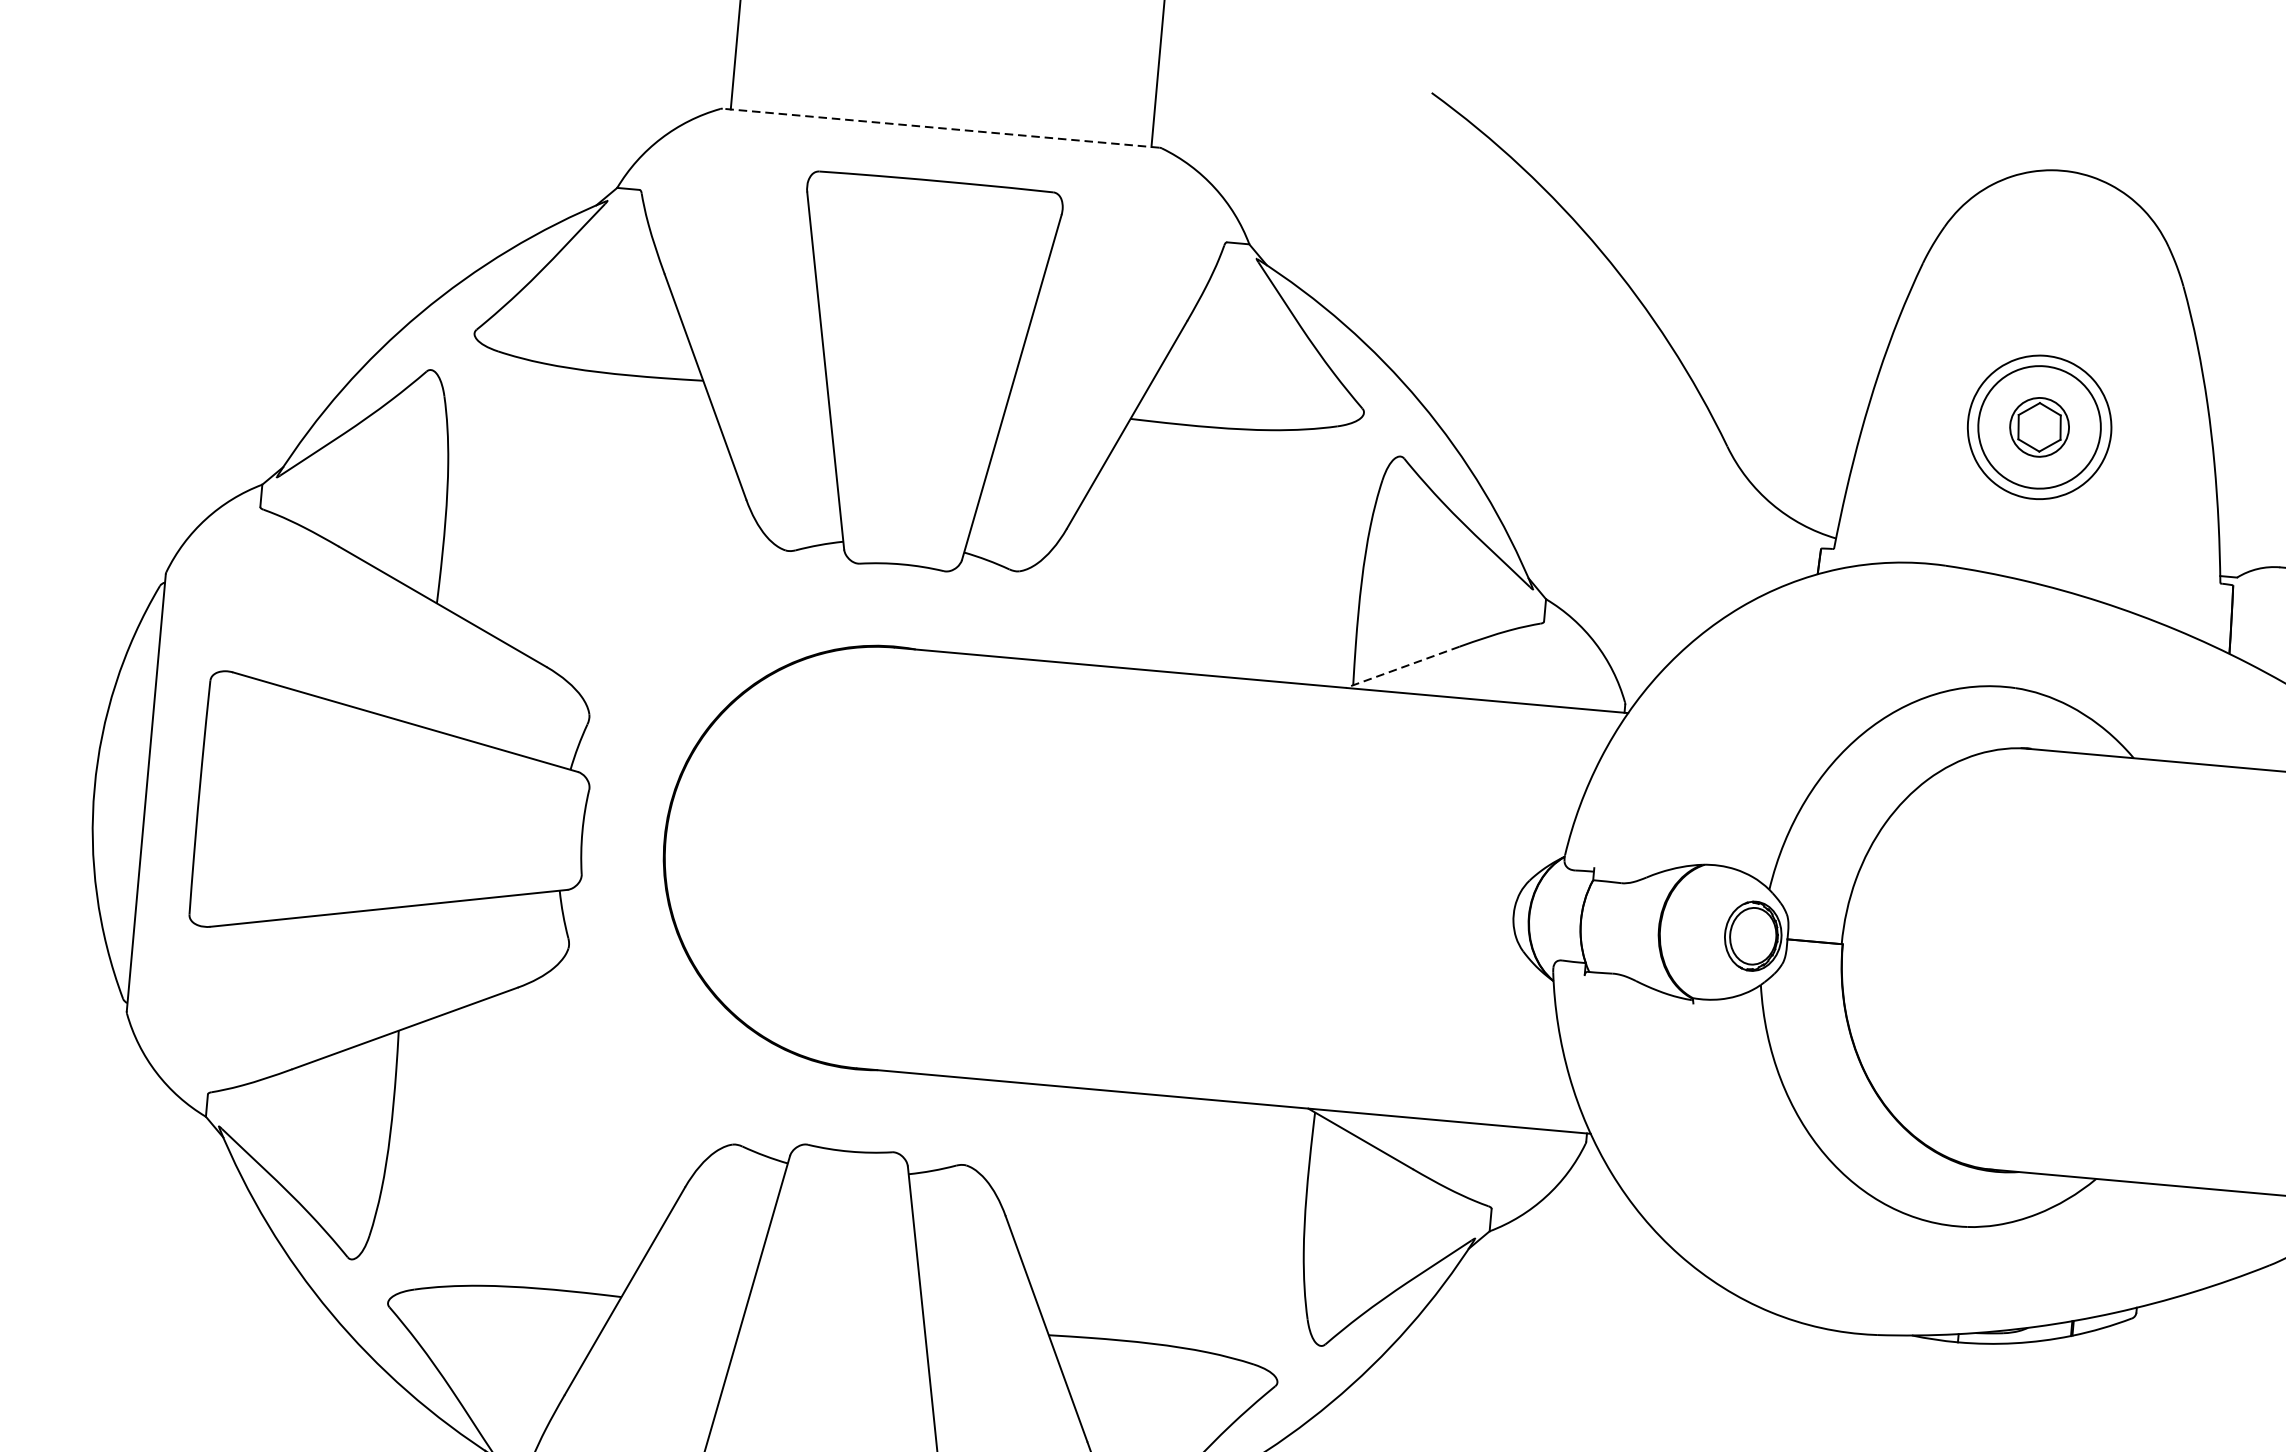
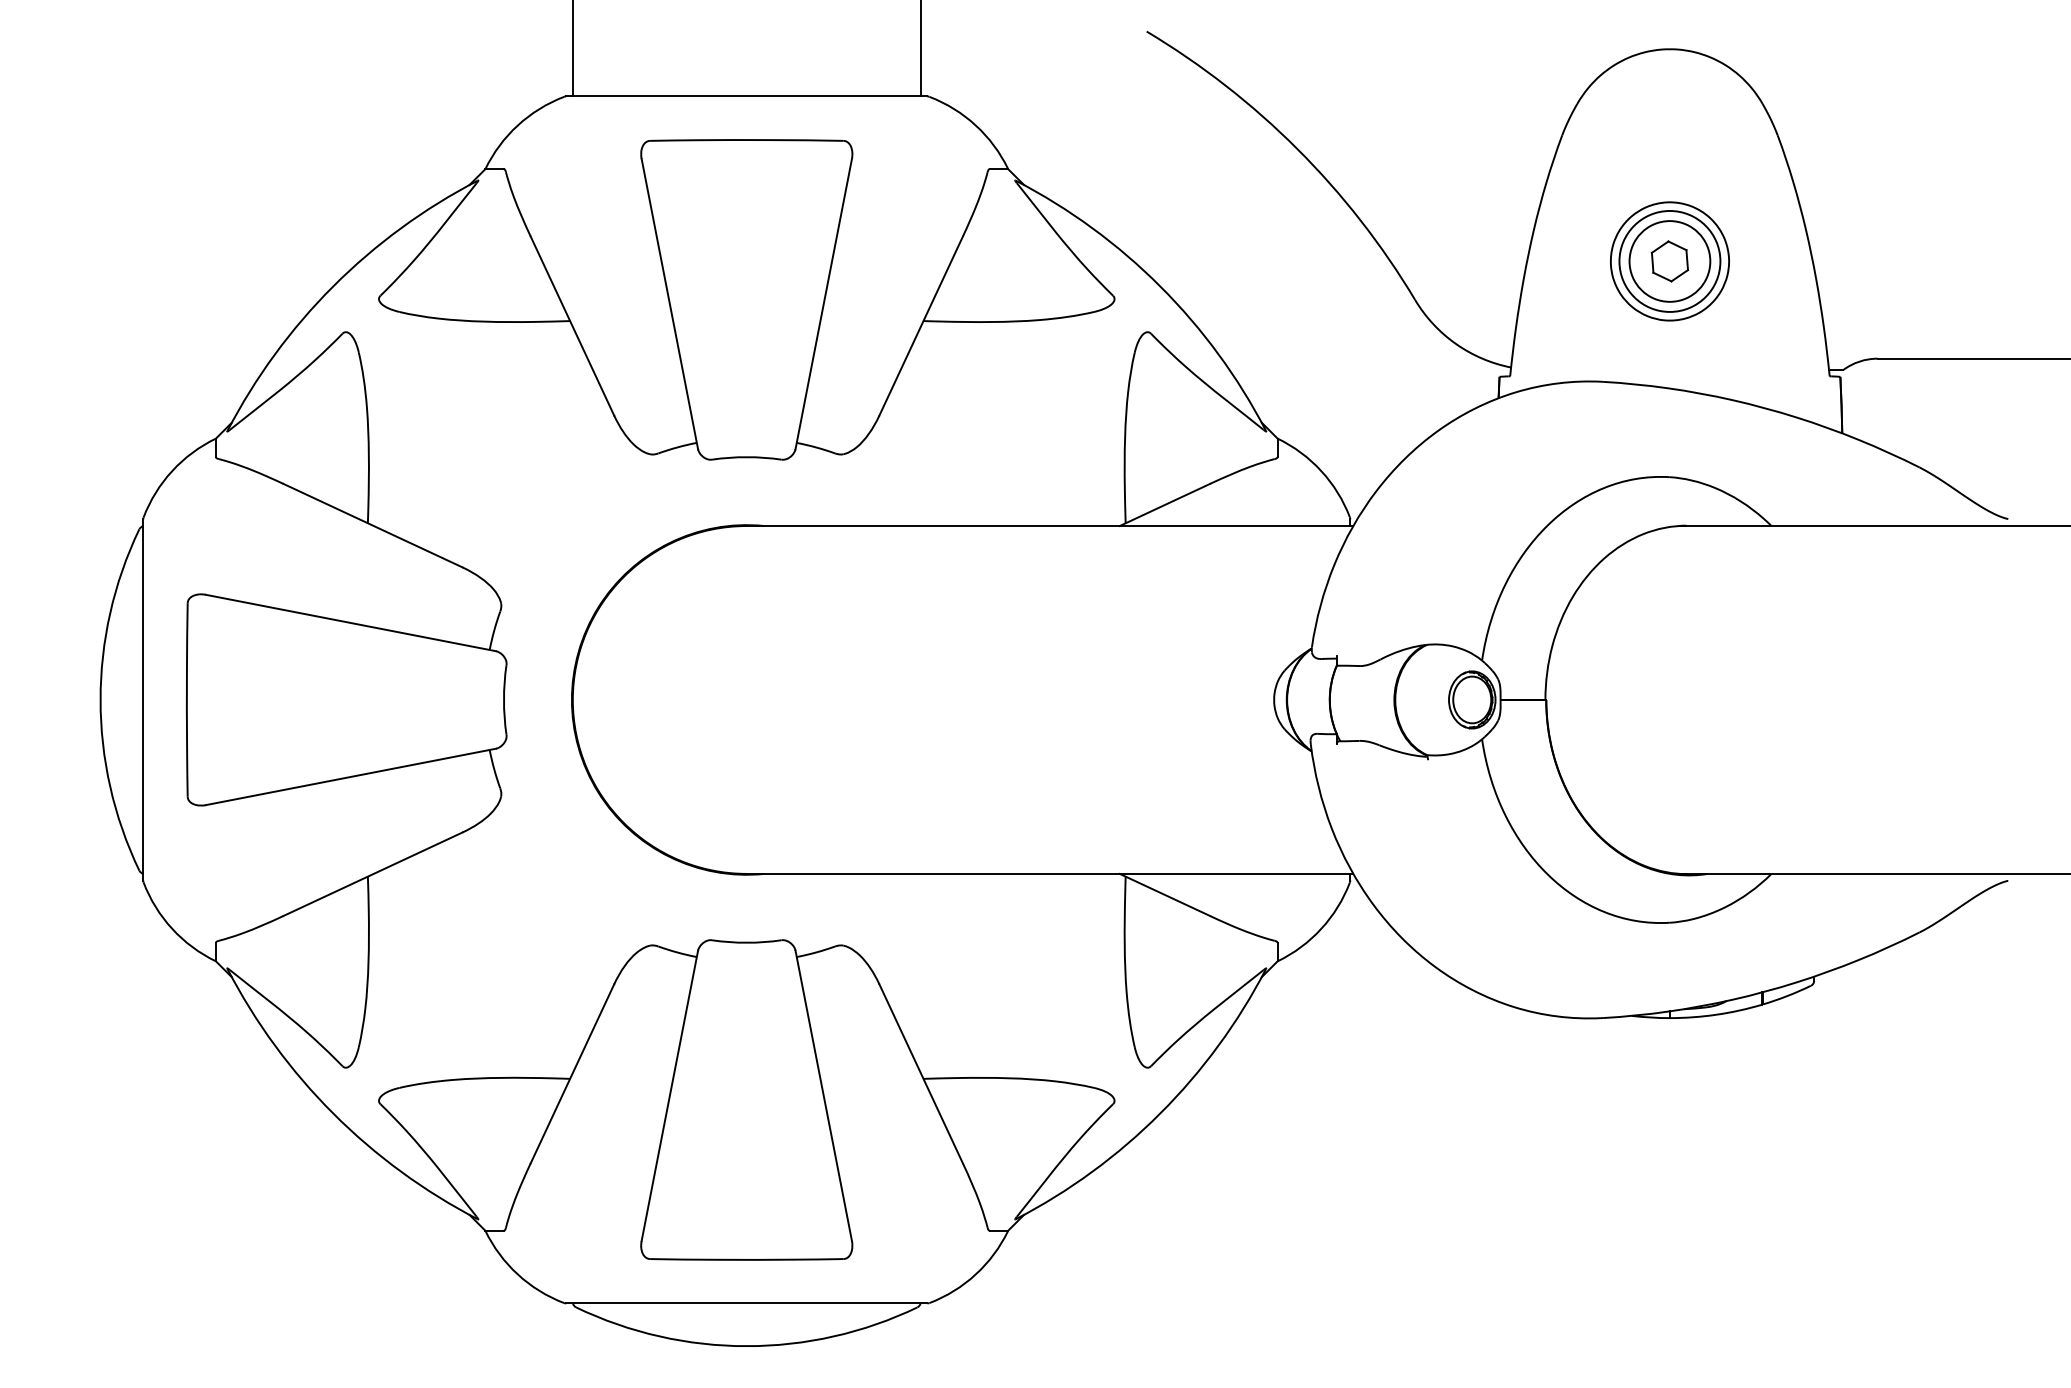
line: (940, 128) -> (746, 96), dashed -> solid
circle: (2039, 427) -> (1669, 261), size x1.67
line: (1402, 666) -> (1164, 504), dashed -> solid

